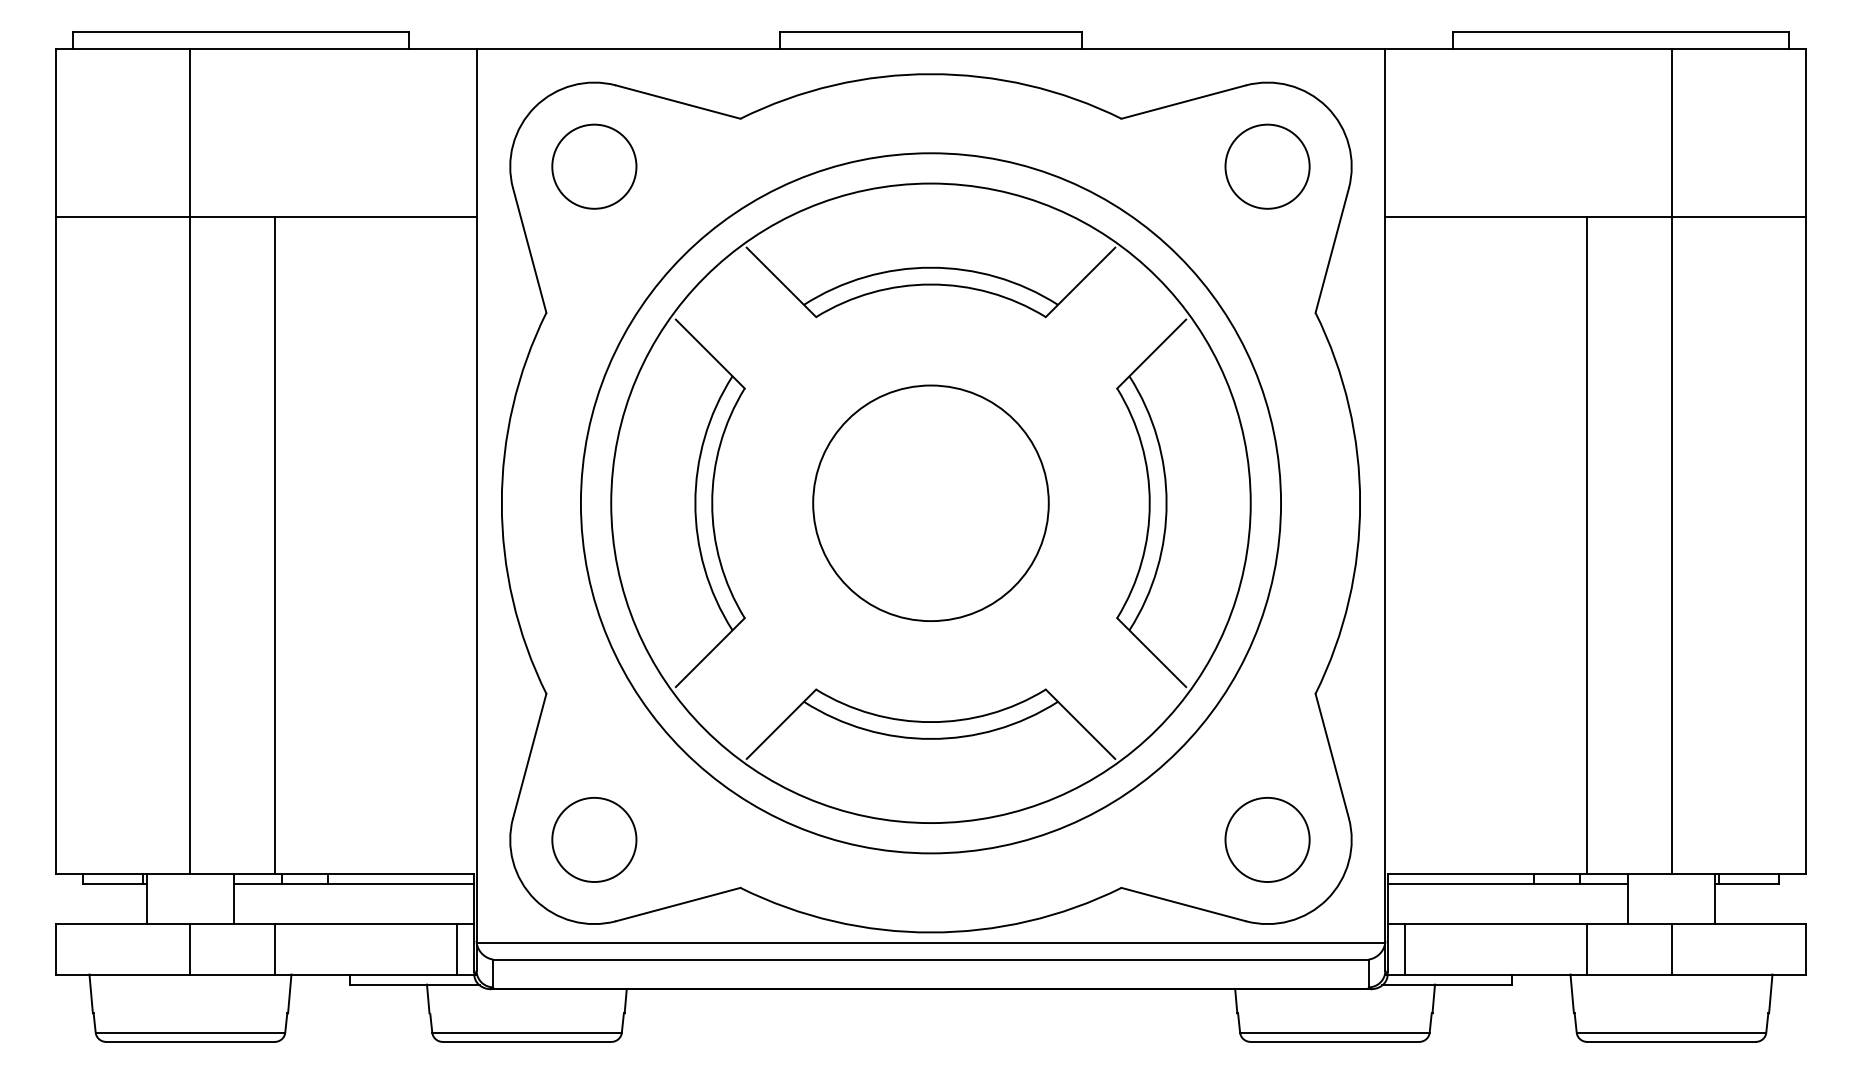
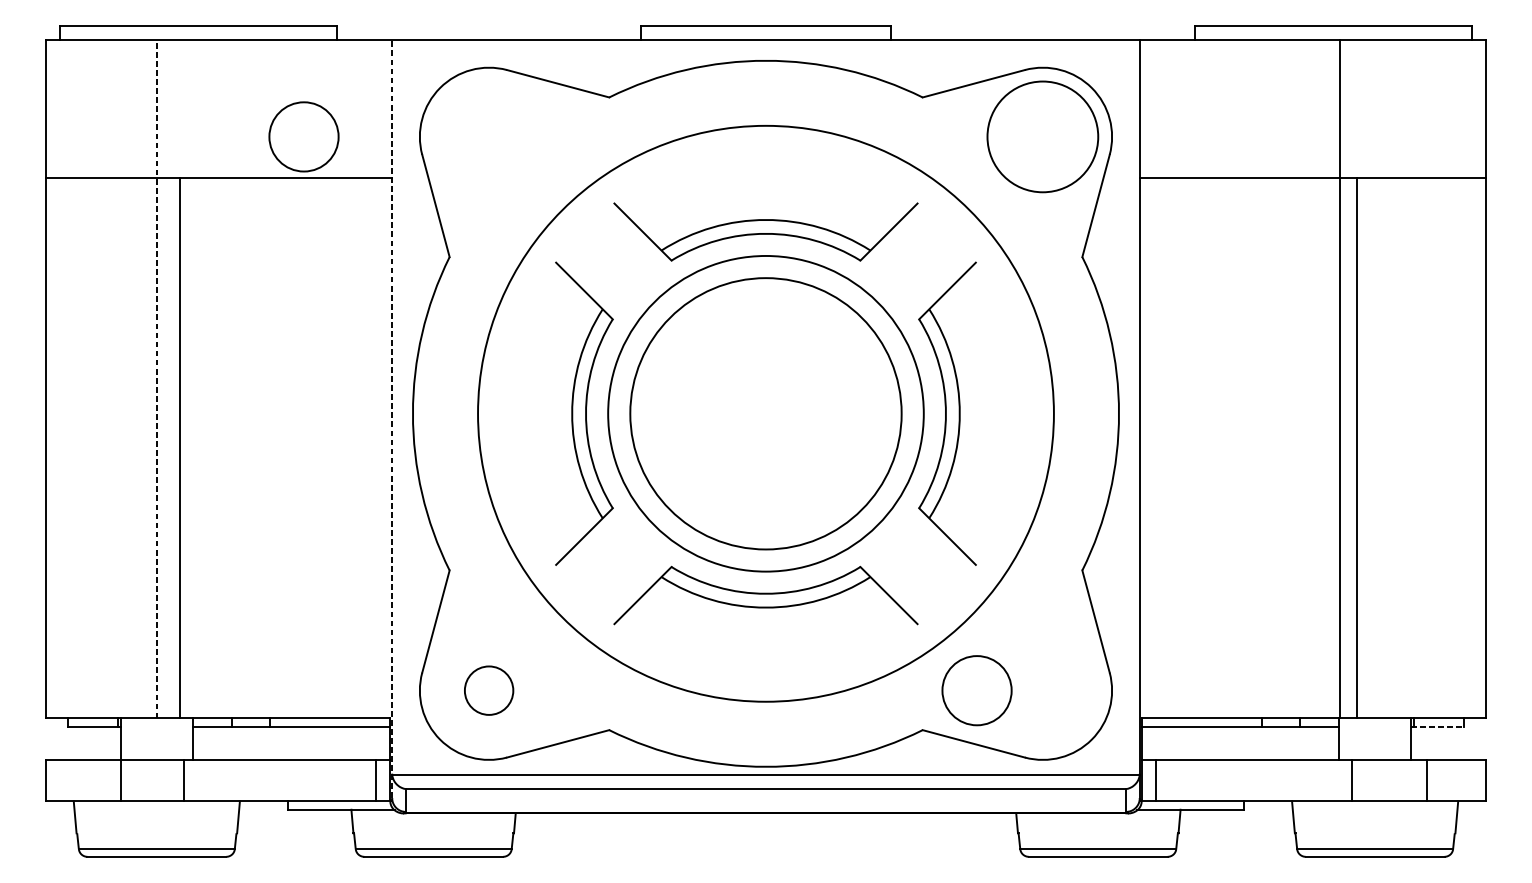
circle: (594, 166) -> (304, 136), moved
circle: (1267, 166) -> (1042, 136), size x1.6
line: (190, 460) -> (156, 378), solid -> dashed
line: (1671, 460) -> (1339, 378), moved
circle: (930, 503) -> (765, 413), size x0.6
circle: (930, 503) -> (765, 413), size x1.4
line: (476, 509) -> (392, 418), solid -> dashed
line: (274, 545) -> (179, 448), moved
line: (1587, 545) -> (1357, 448), moved
circle: (594, 839) -> (489, 690), size x0.7
circle: (1267, 839) -> (976, 690), moved
line: (1747, 883) -> (1437, 726), solid -> dashed
line: (190, 949) -> (120, 780), moved
line: (274, 949) -> (184, 780), moved
line: (1587, 949) -> (1352, 780), moved
line: (1671, 949) -> (1426, 780), moved

